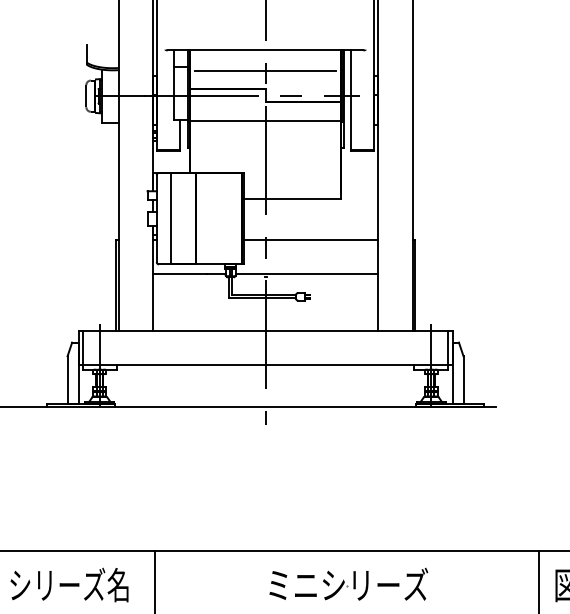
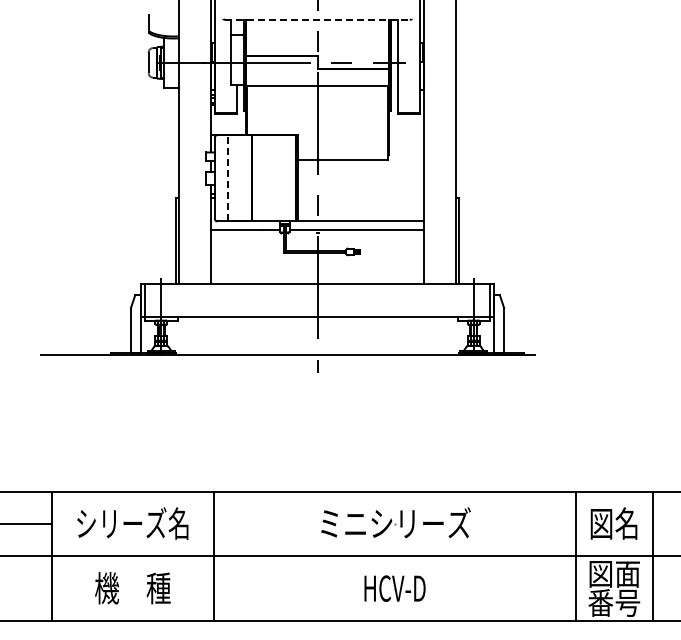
line: (266, 50) -> (318, 19), solid -> dashed
line: (265, 70) -> (317, 38), removed
line: (171, 217) -> (228, 177), solid -> dashed
line: (311, 240) -> (360, 221), moved

